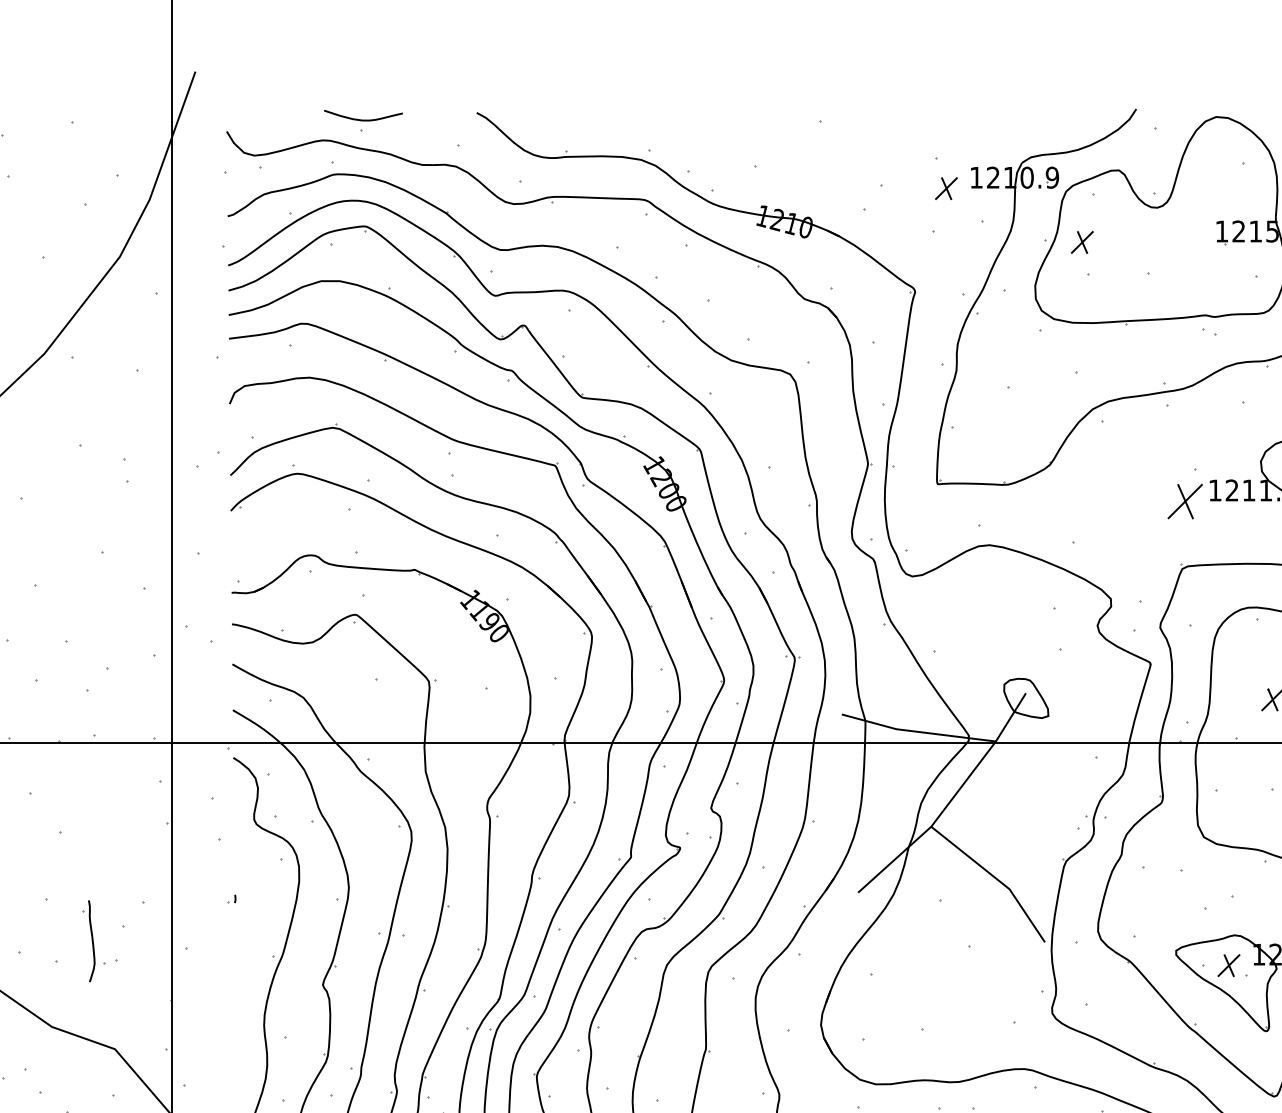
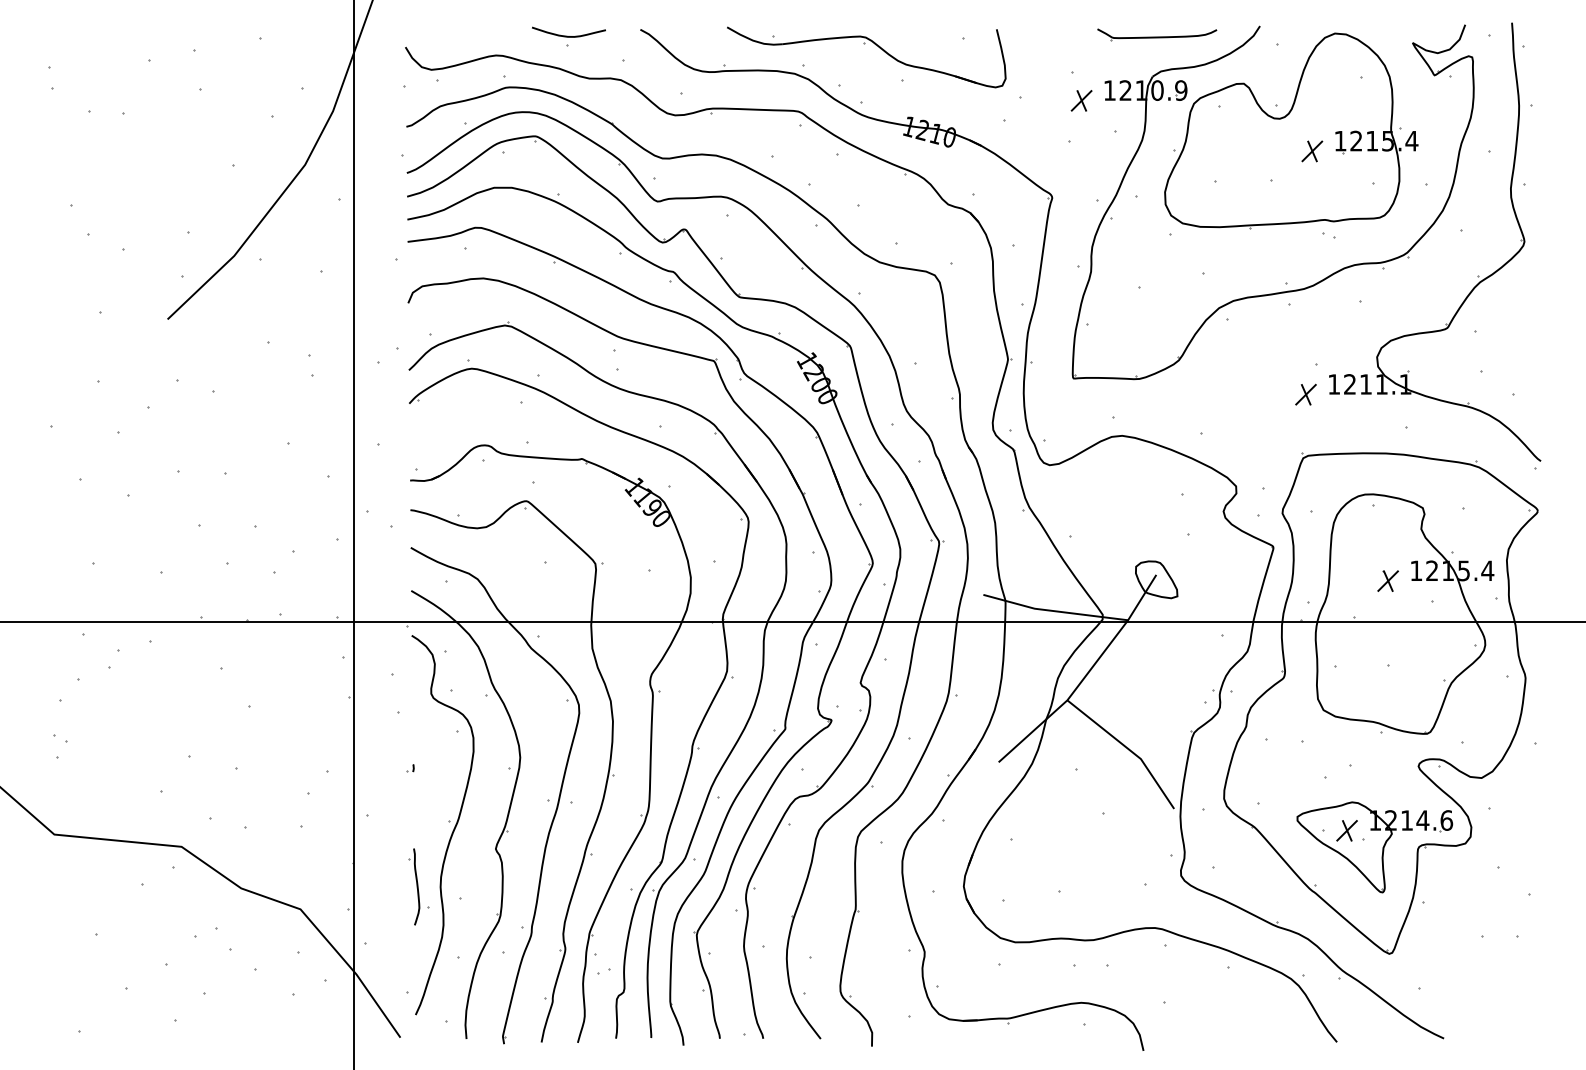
part: (1027, 118) -> (1157, 34), added
part: (363, 120) -> (568, 36), moved
part: (715, 128) -> (864, 44), added
part: (1082, 242) -> (1312, 151), moved
part: (1184, 501) -> (1305, 394), size x0.62
part: (93, 940) -> (418, 886), moved

